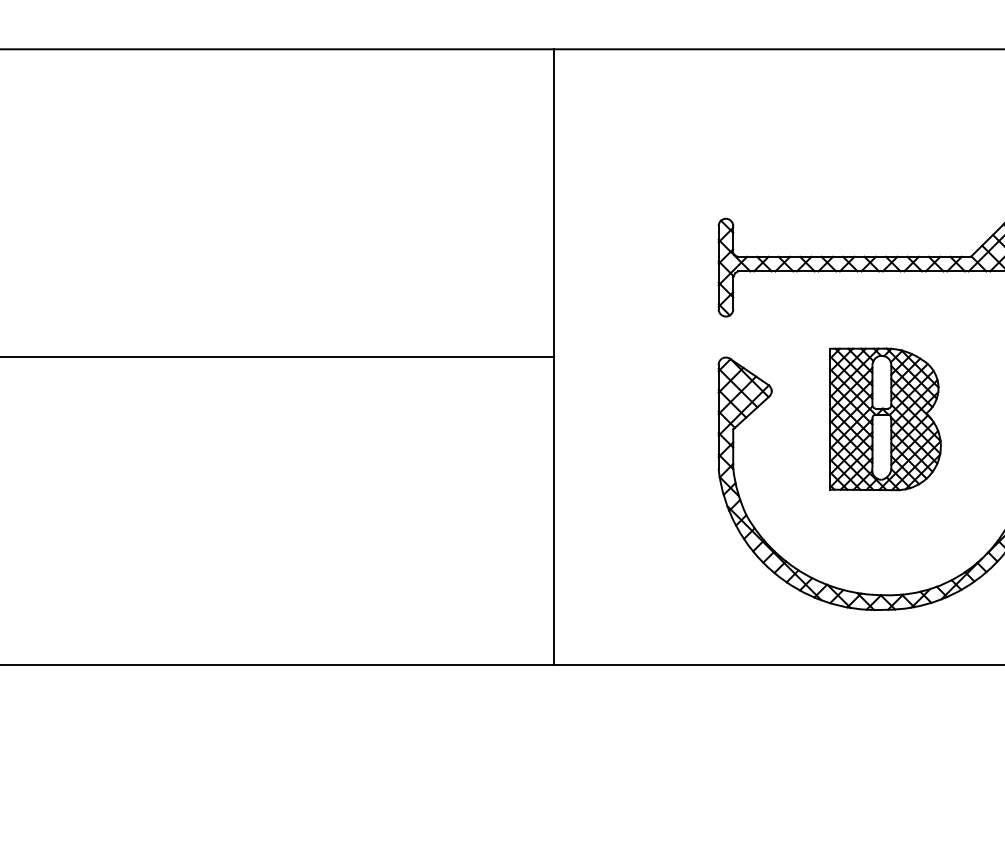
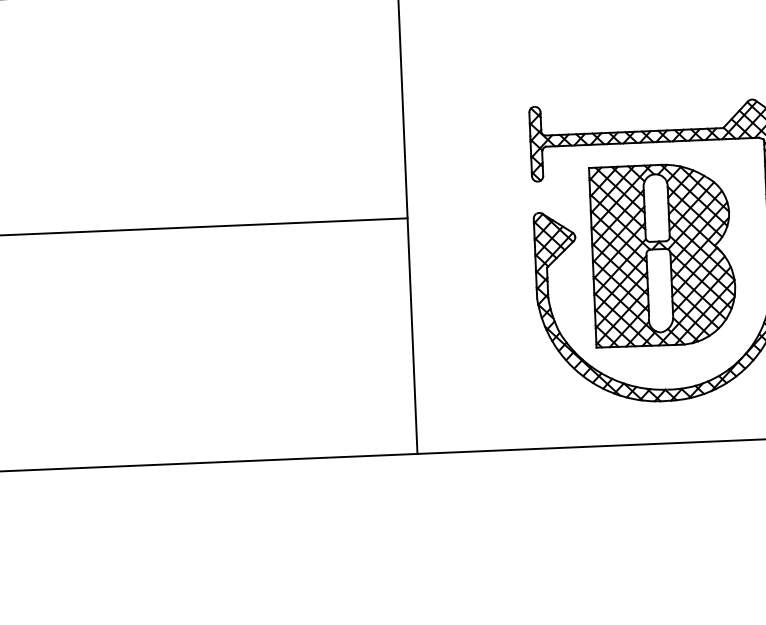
part: (885, 419) -> (663, 255), size x1.67

